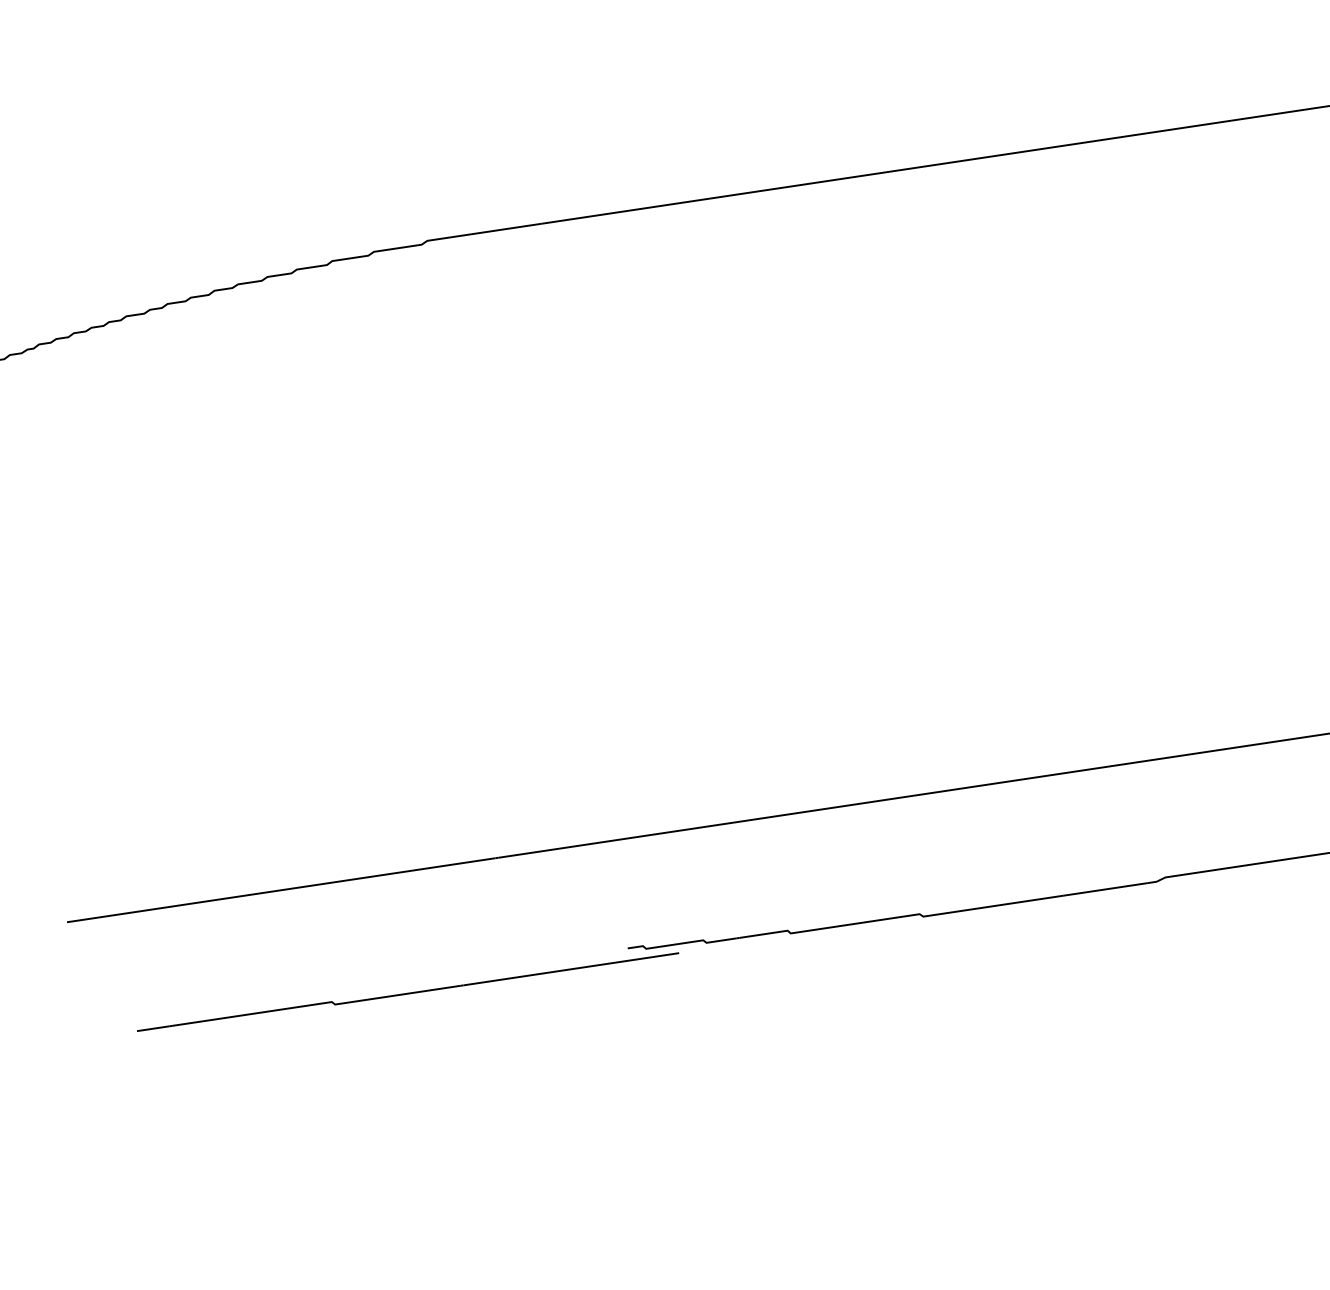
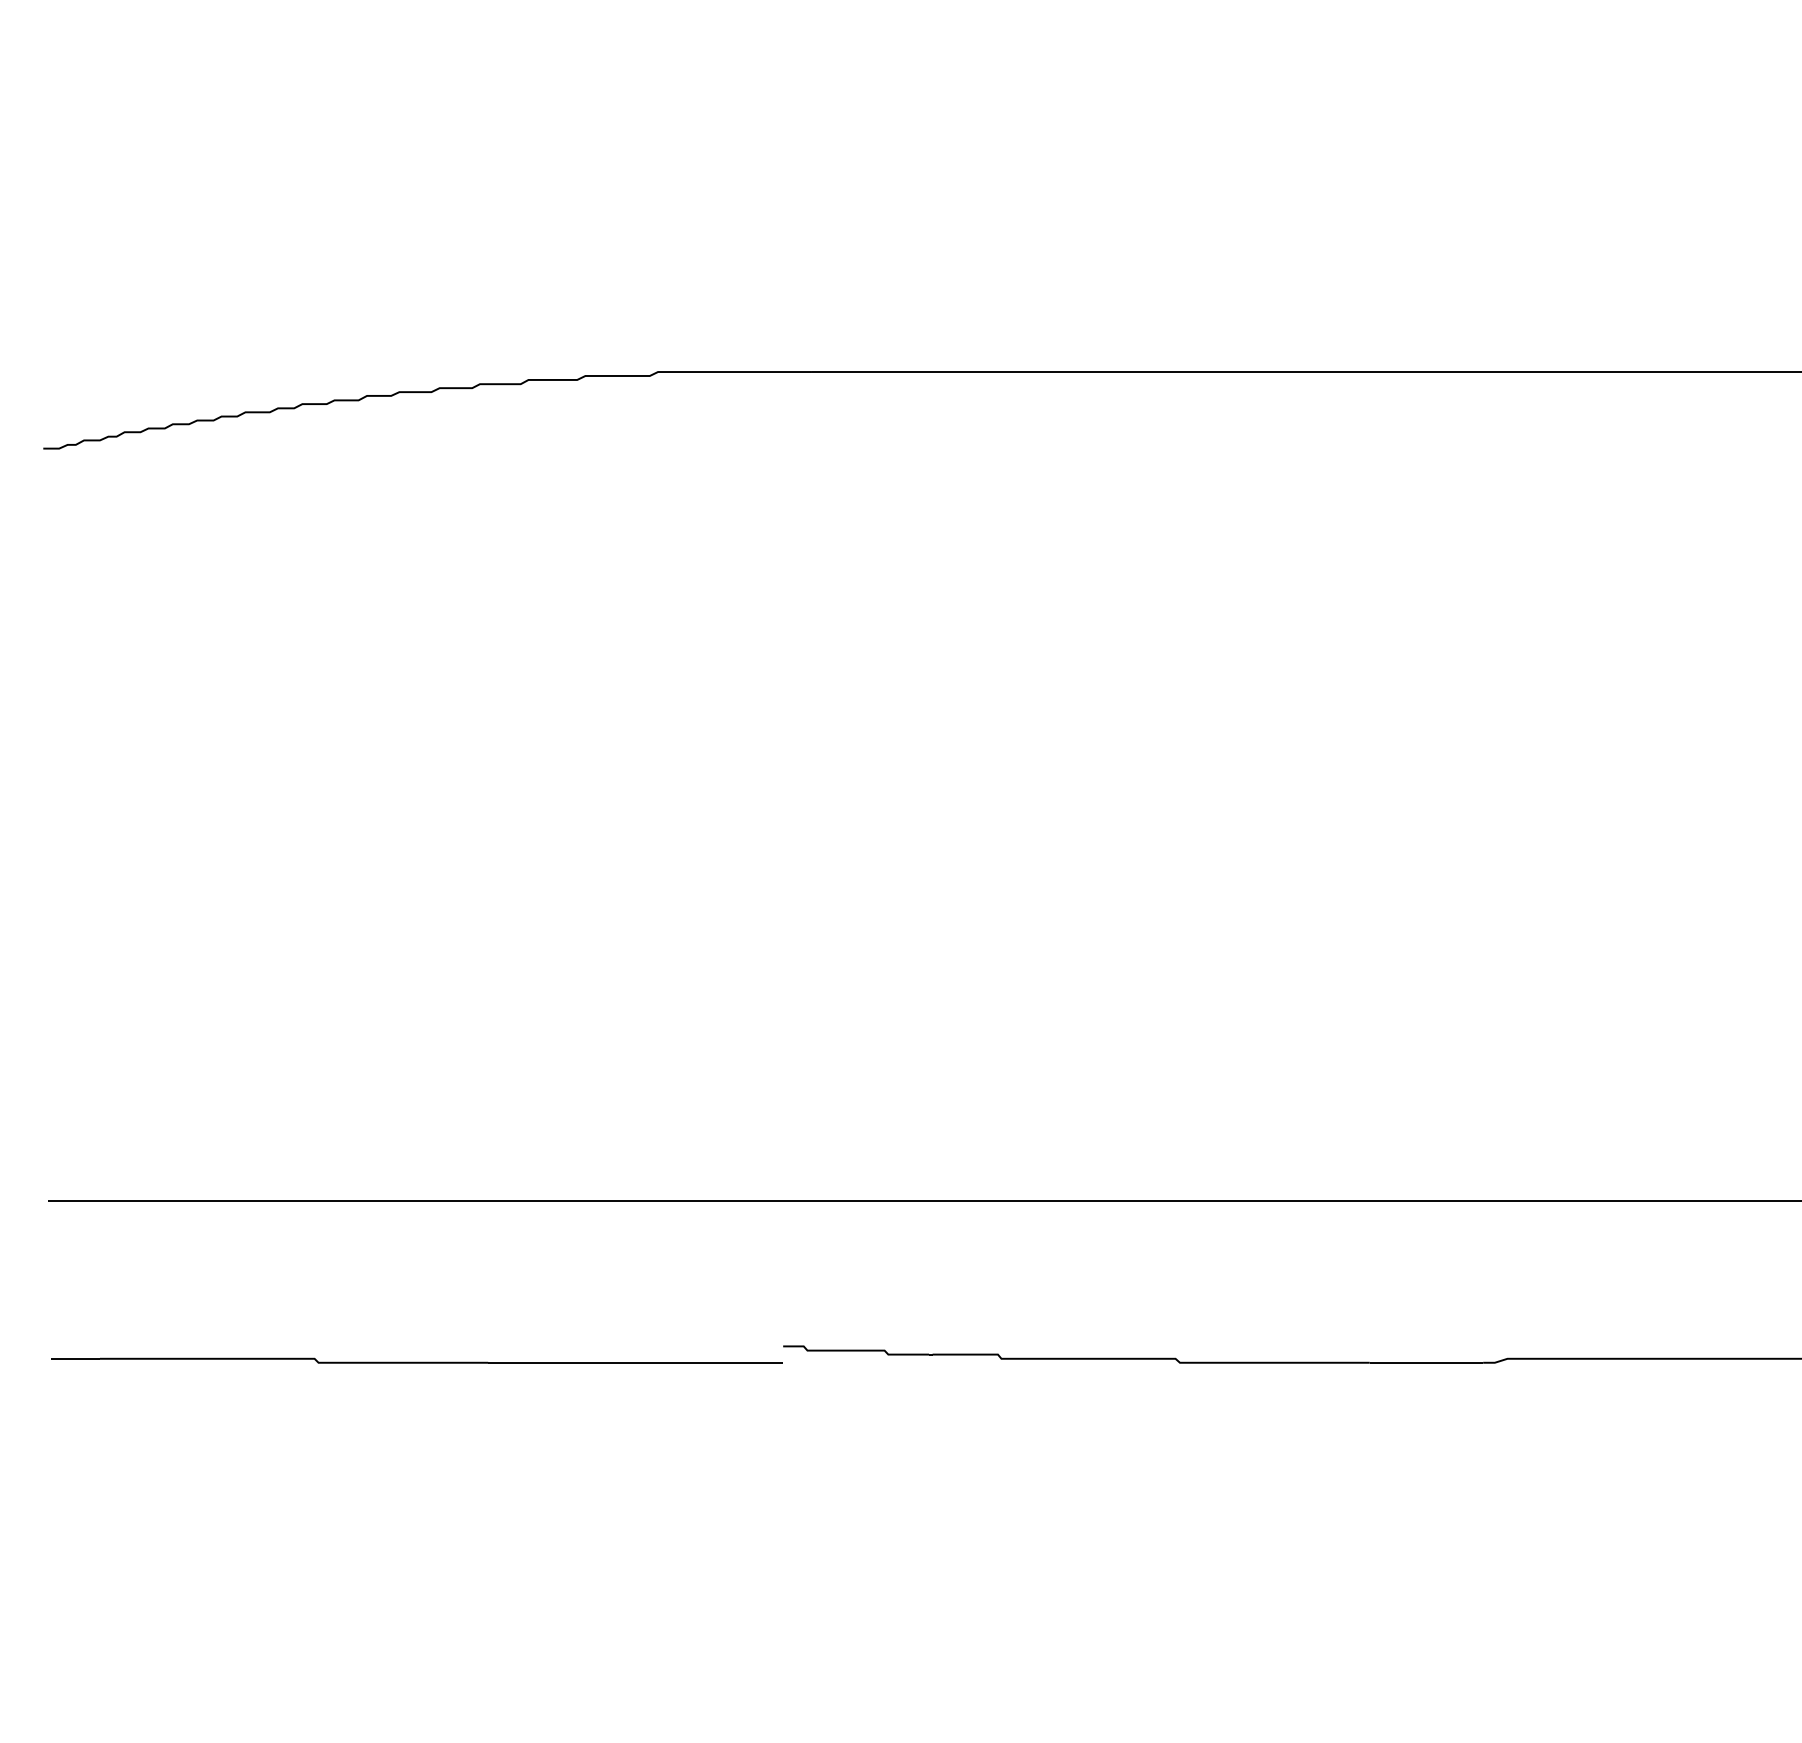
part: (407, 992) -> (416, 1360), moved

